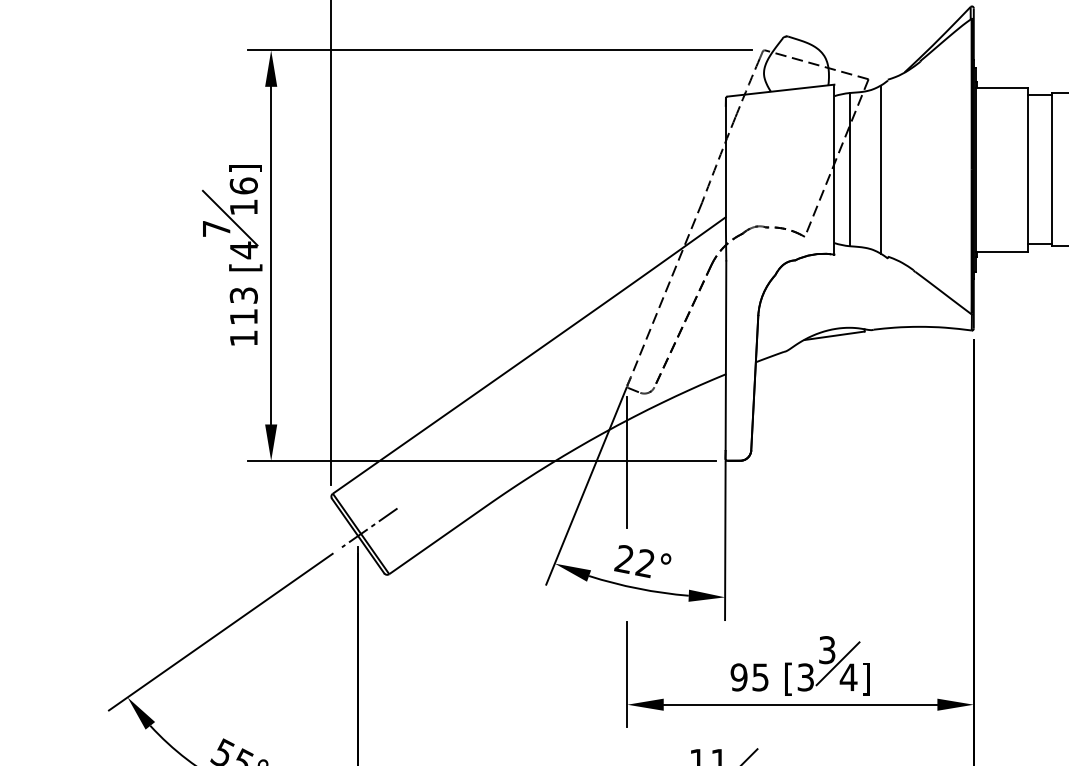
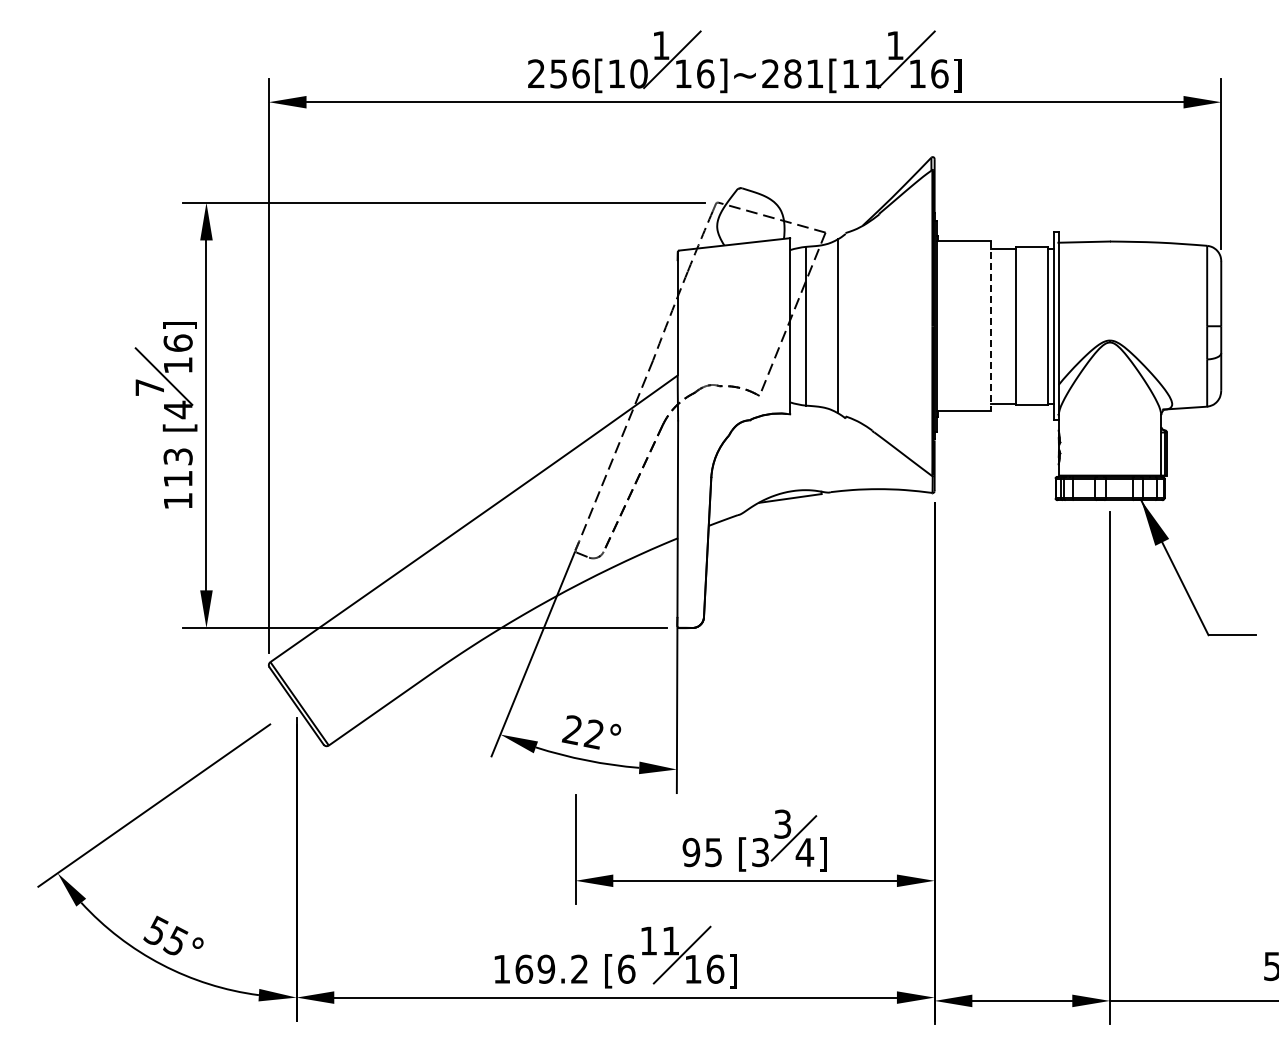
line: (1028, 169) -> (991, 326), solid -> dashed
line: (627, 462) -> (575, 629), removed
line: (369, 527) -> (308, 697), removed

